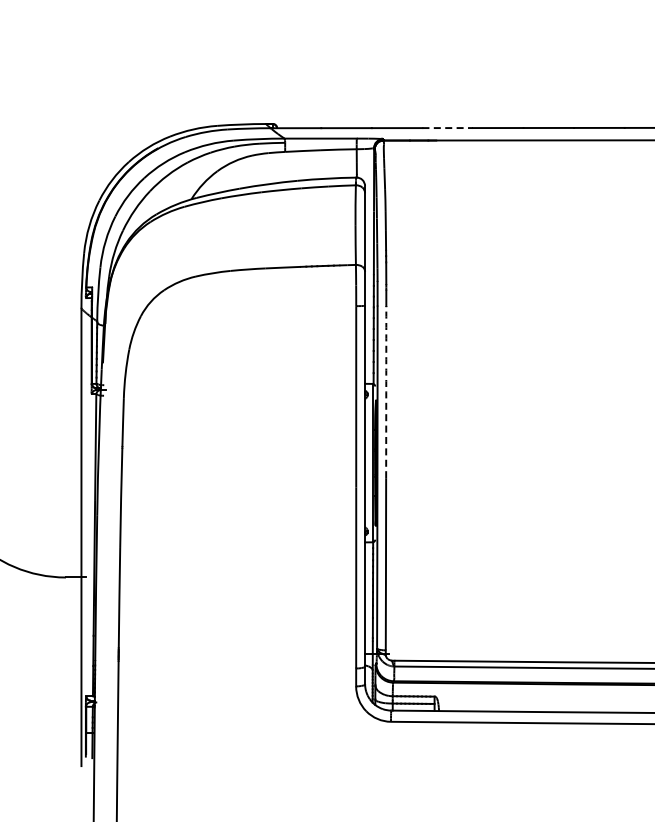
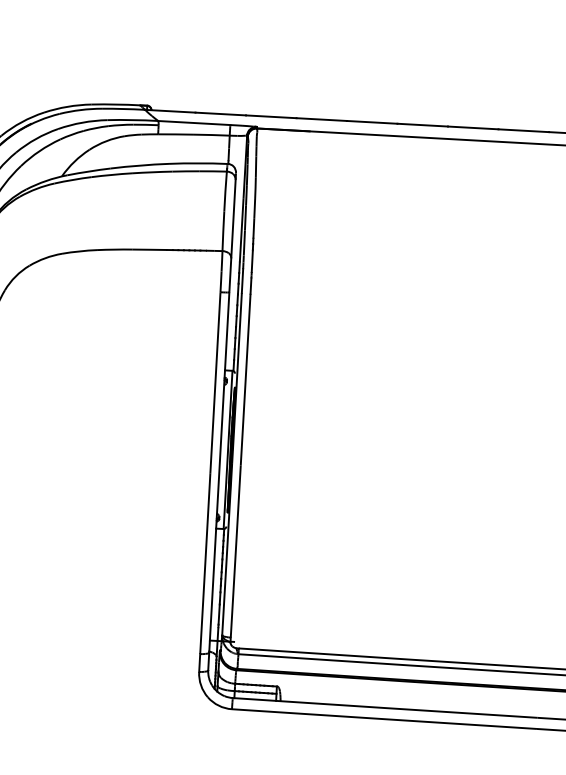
line: (448, 128) -> (322, 120), dashed -> solid
arc: (386, 392) -> (245, 380), dashed -> solid

